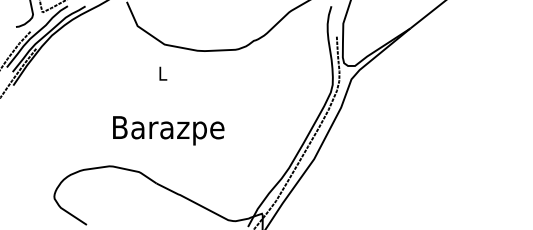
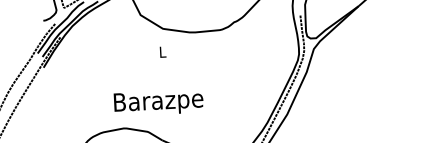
text: (168, 130) -> (158, 102), moved

